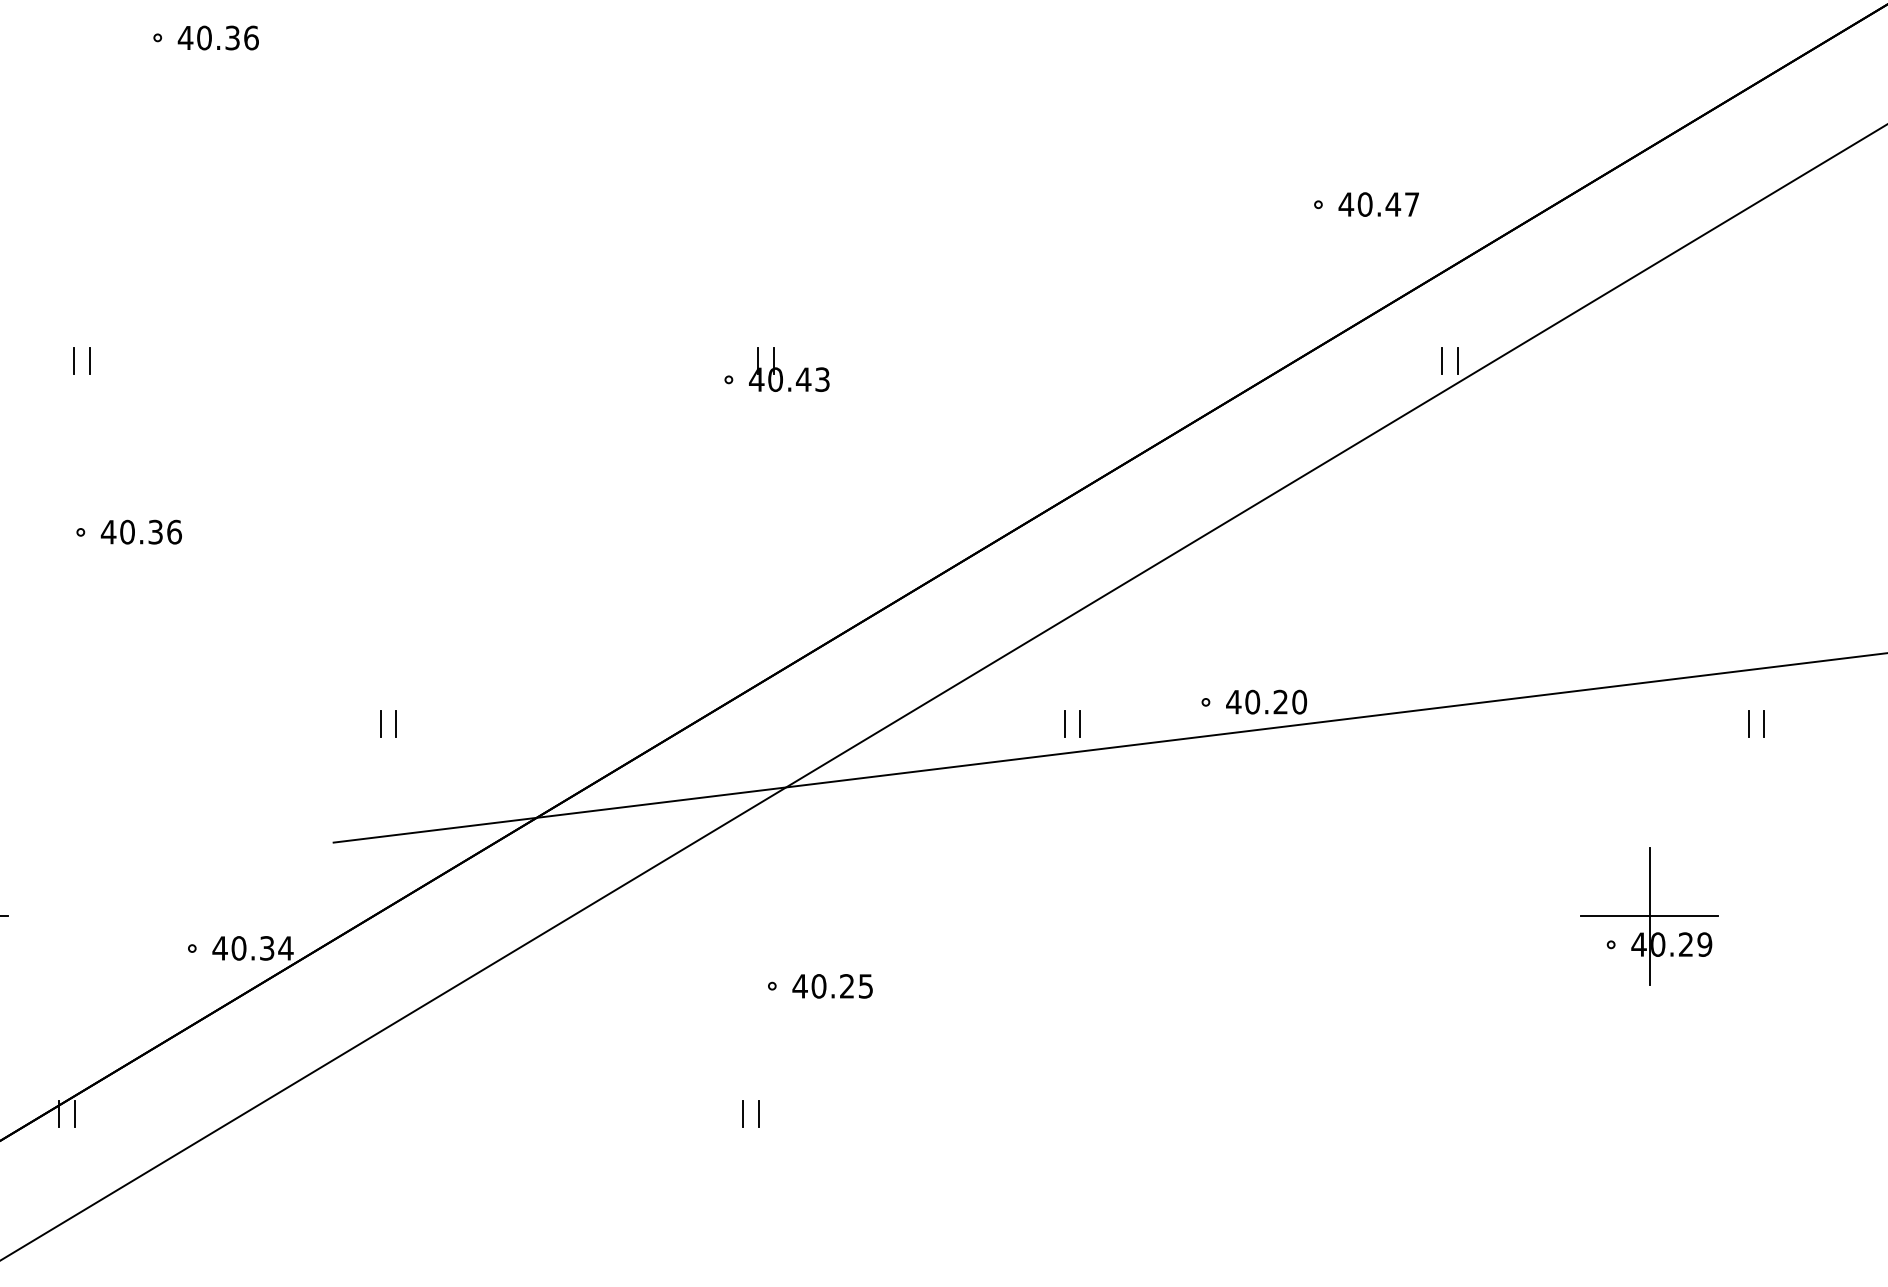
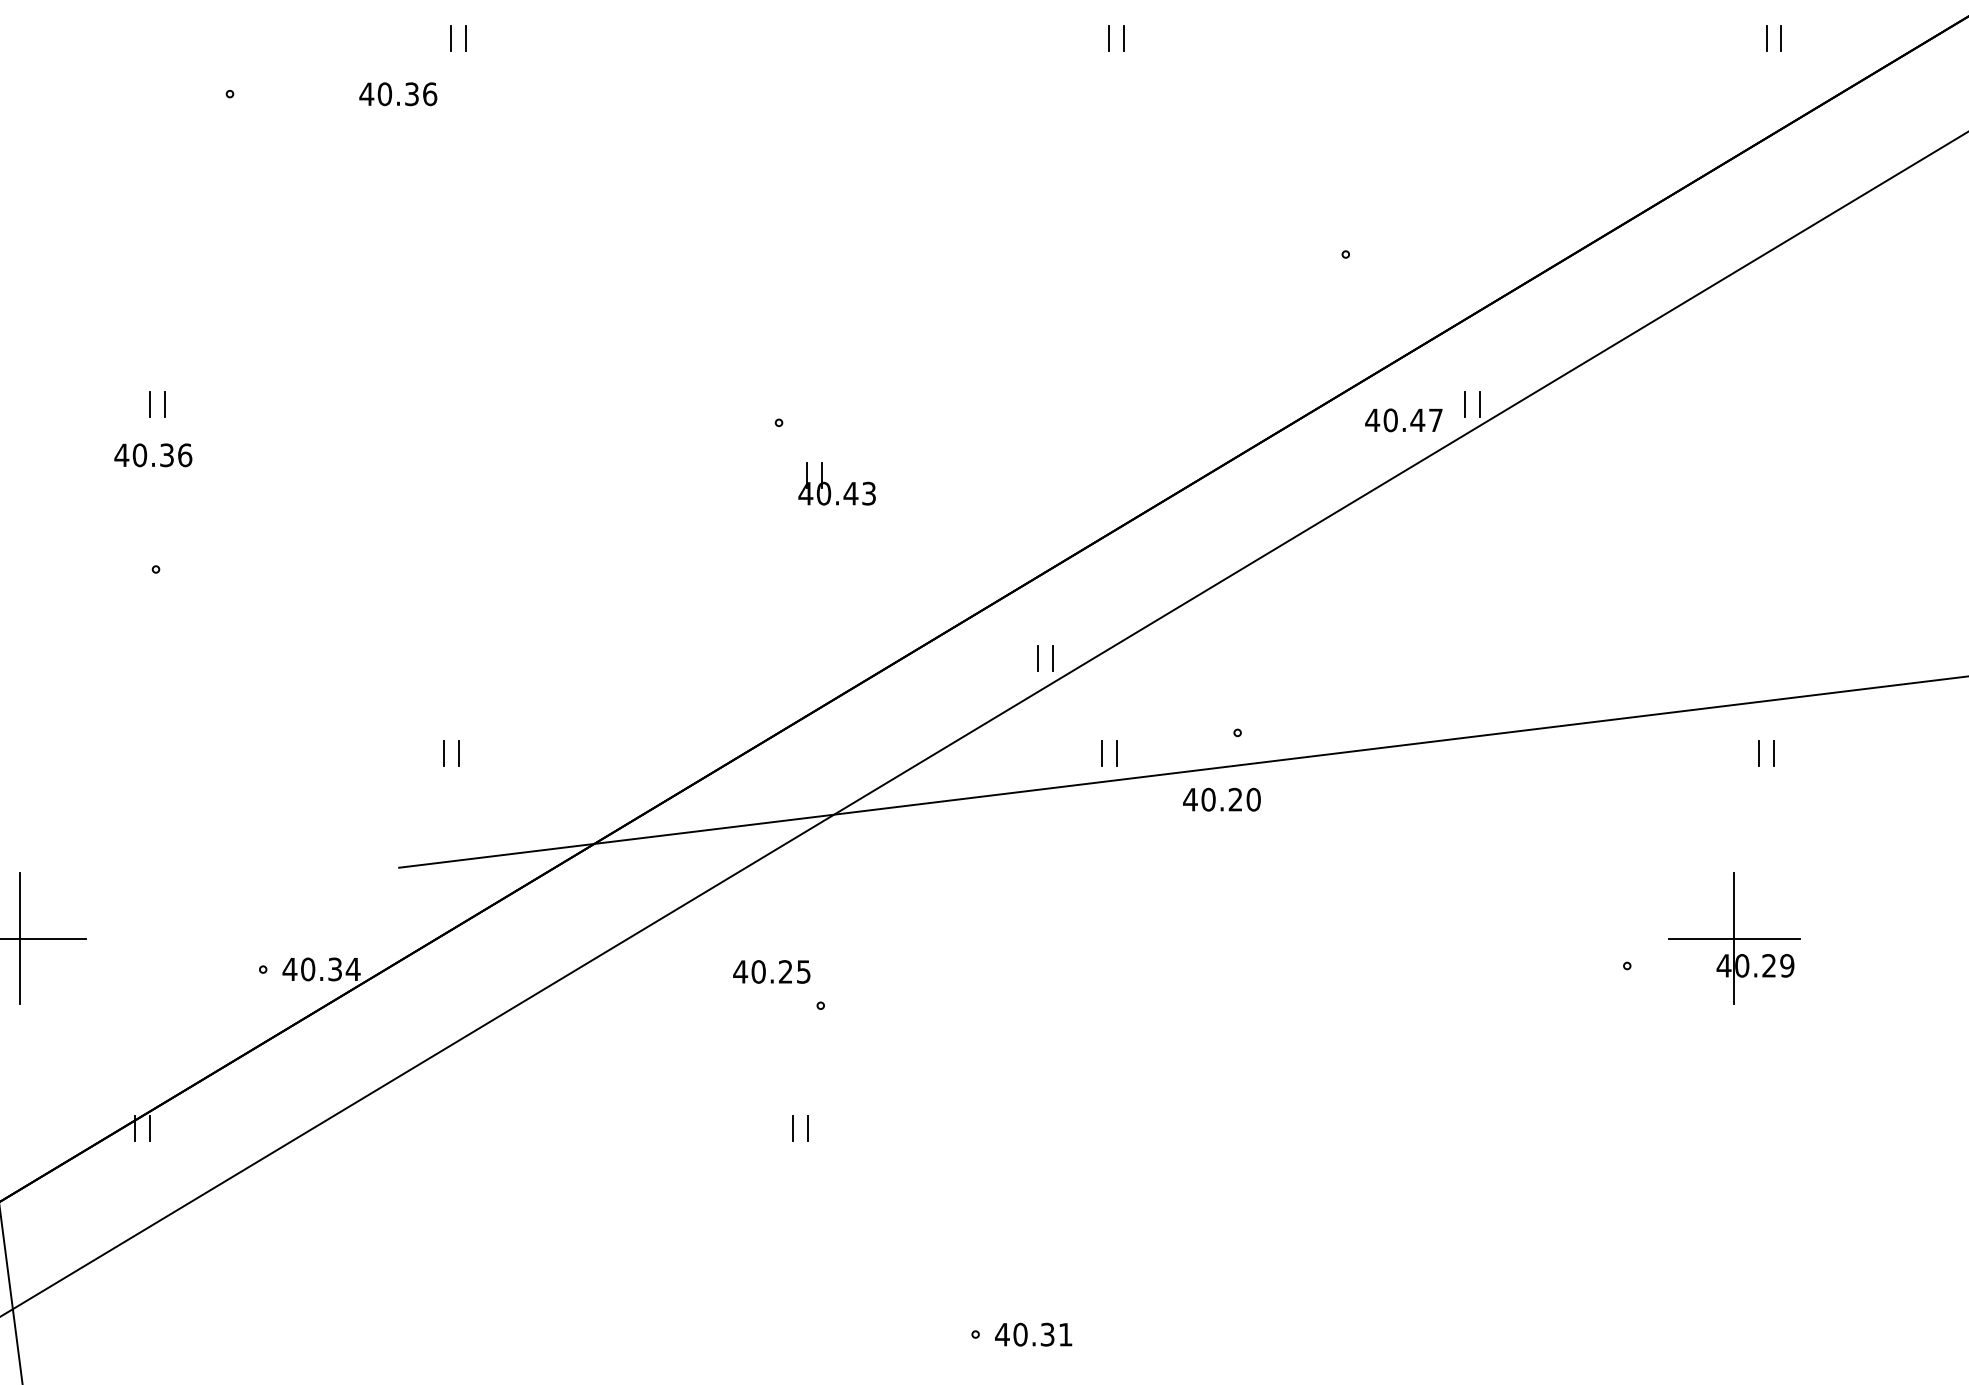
text: (218, 38) -> (398, 94), moved
text: (1378, 204) -> (1403, 420), moved
part: (781, 370) -> (829, 484), moved
text: (141, 532) -> (153, 455), moved
part: (998, 624) -> (1038, 658), added
text: (1266, 701) -> (1221, 799), moved
part: (1649, 916) -> (1734, 938), moved
text: (832, 985) -> (771, 971), moved

